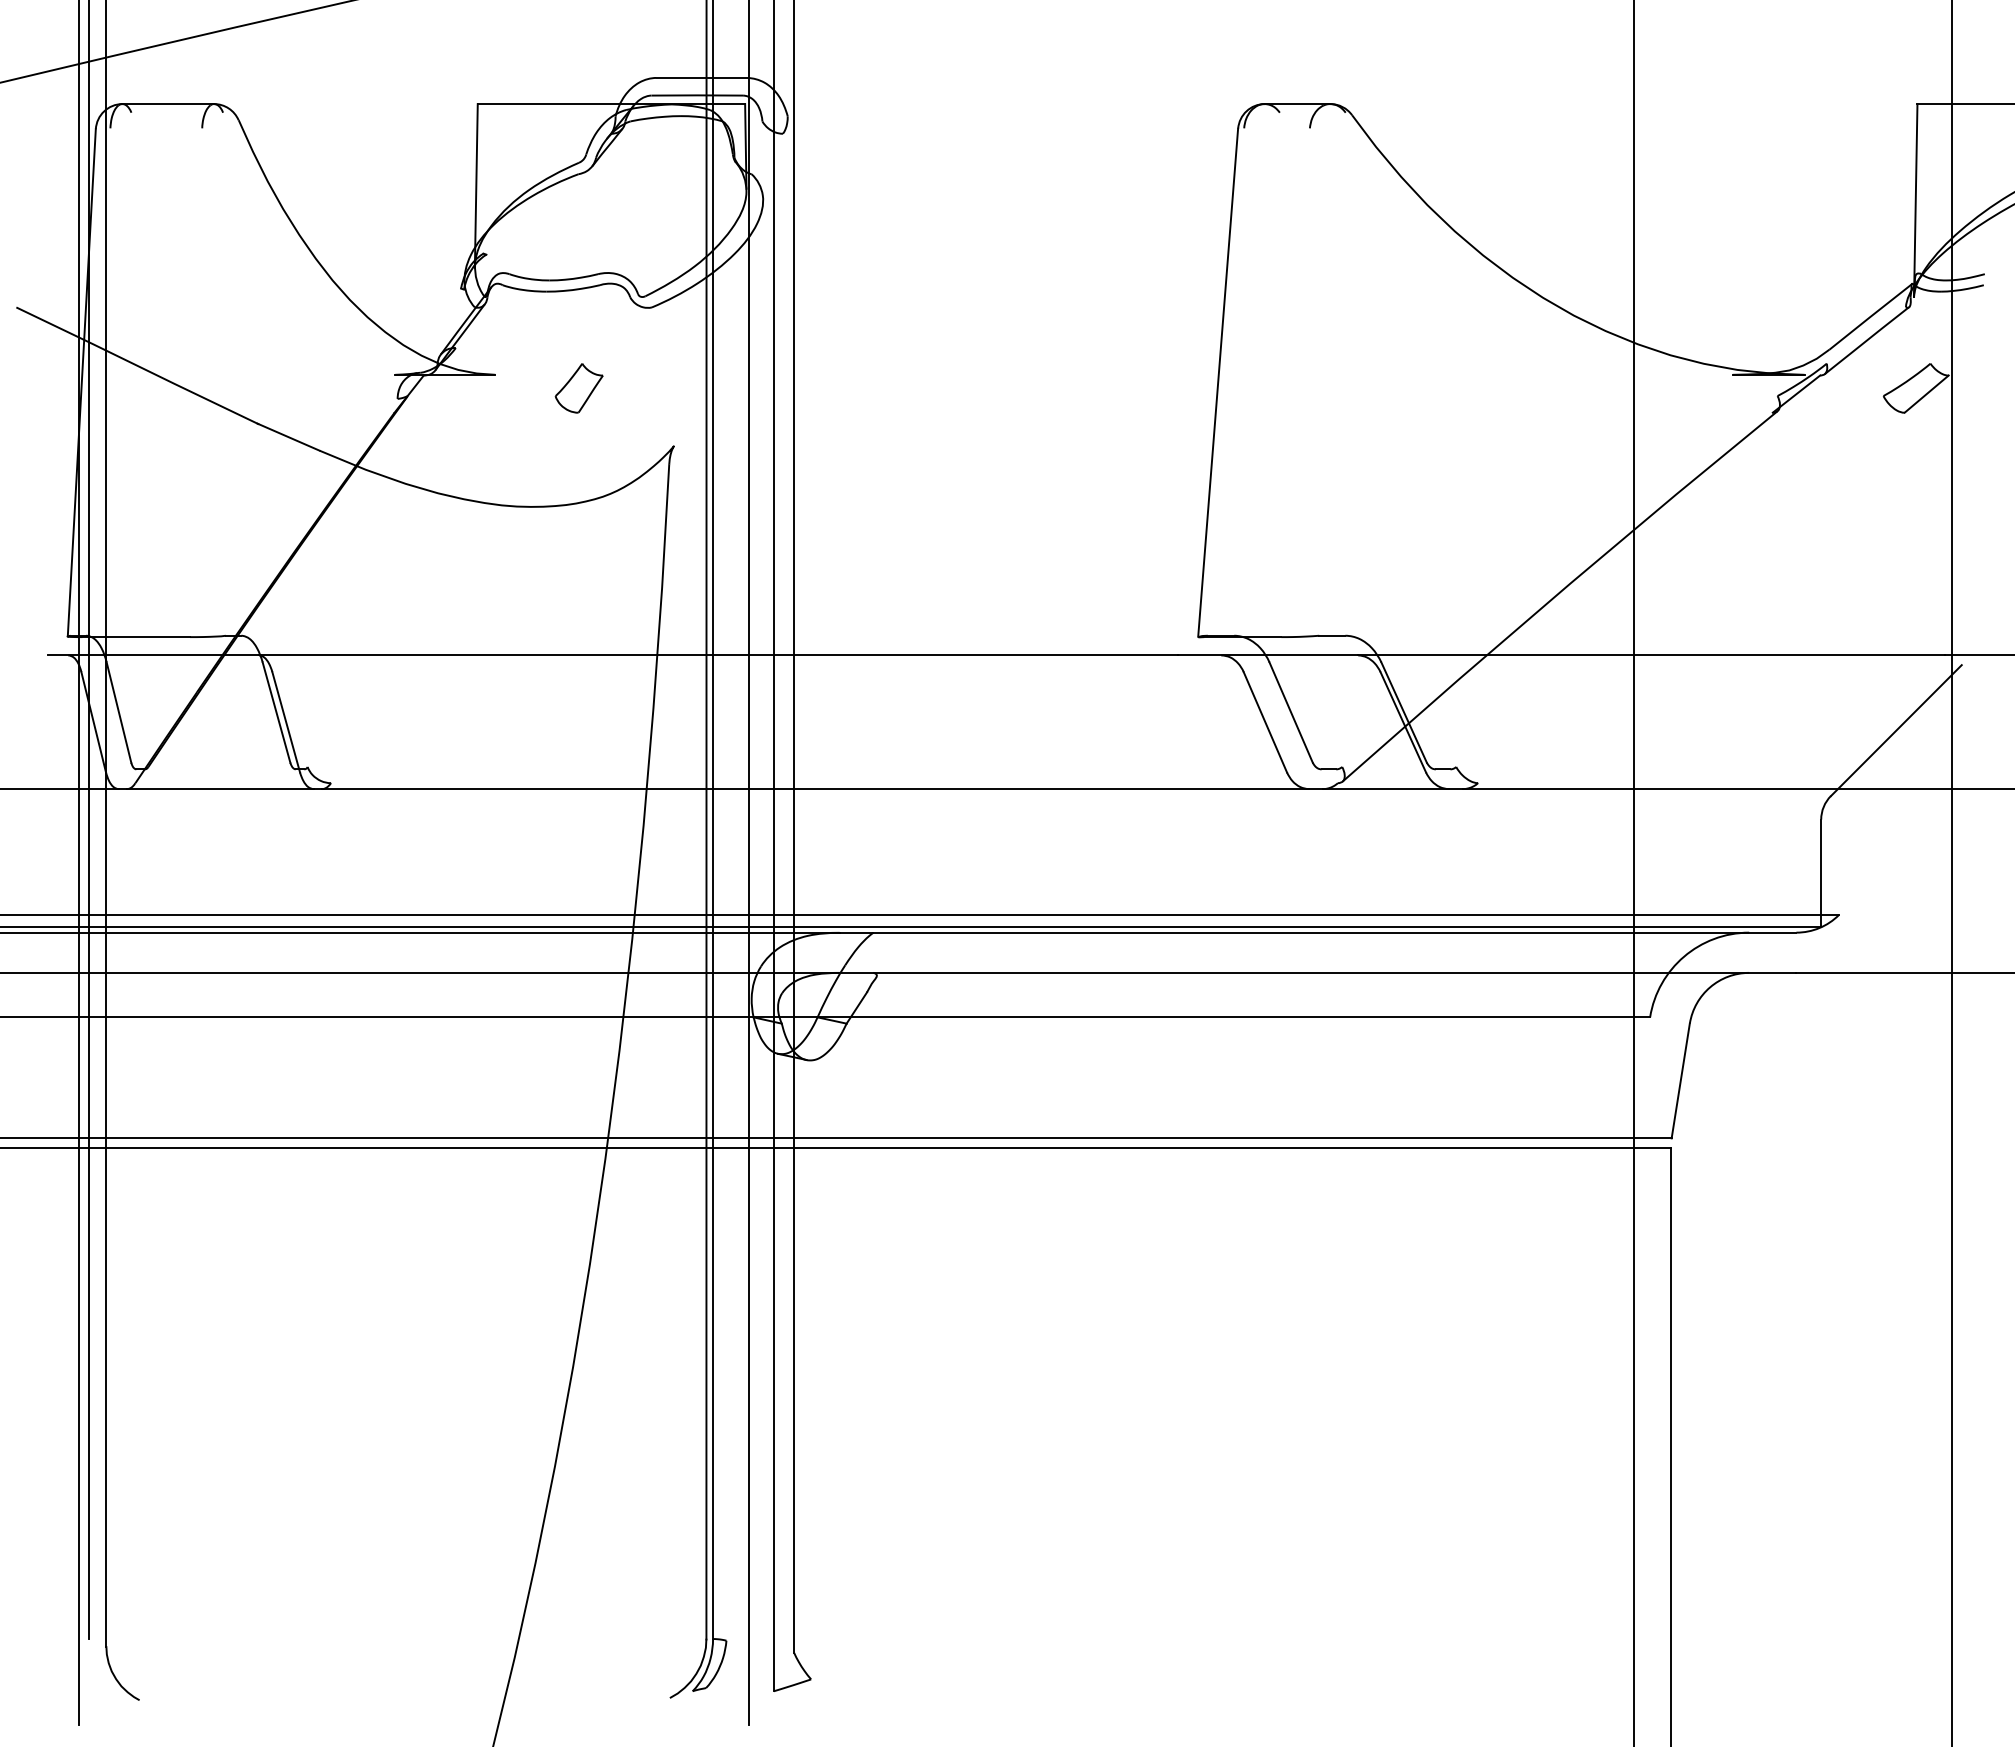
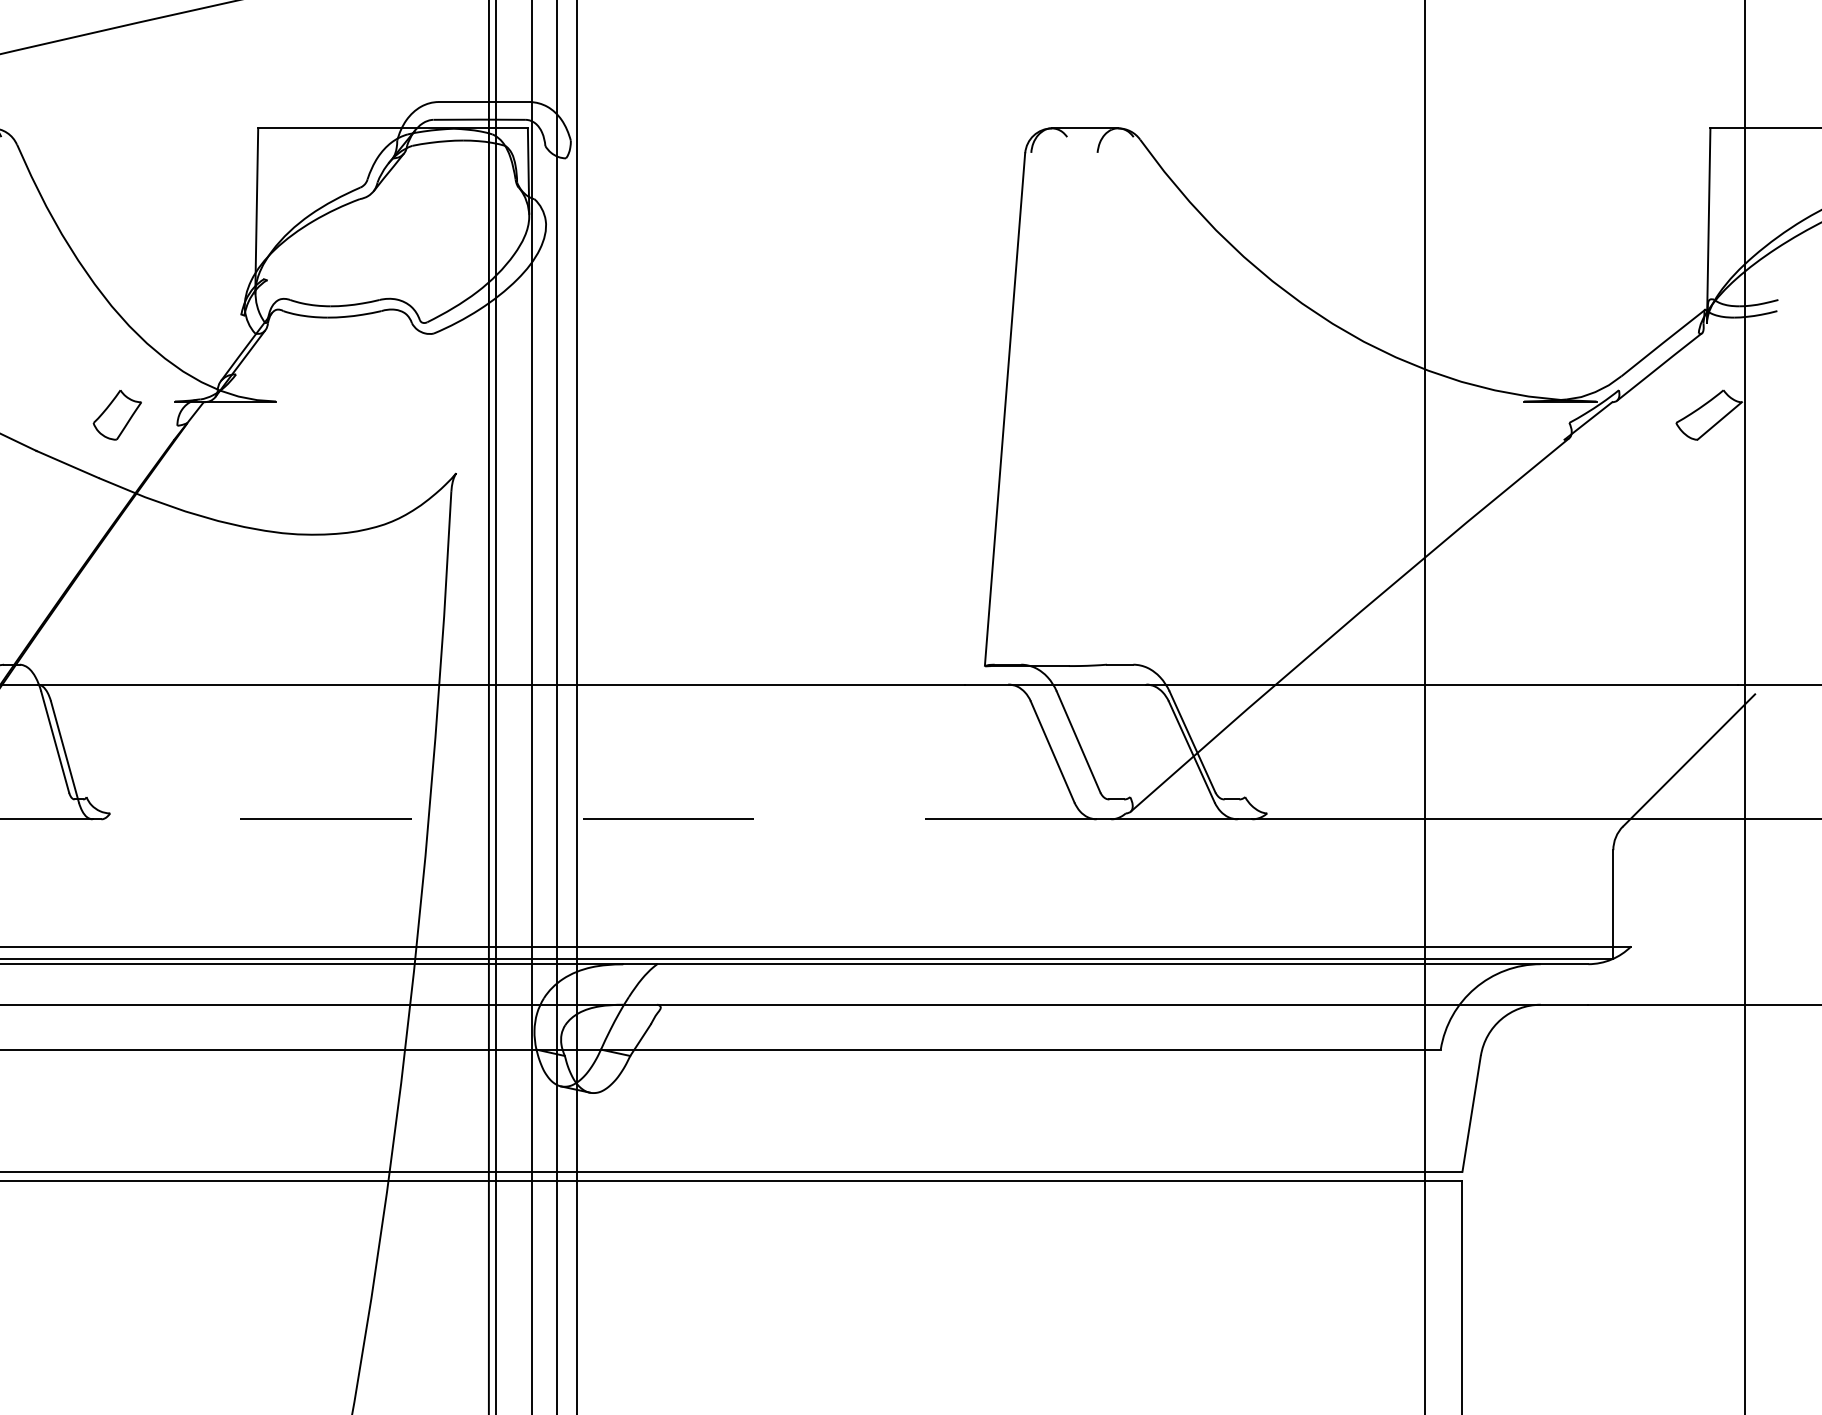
part: (578, 388) -> (116, 415), moved
line: (815, 789) -> (598, 819), solid -> dashed

